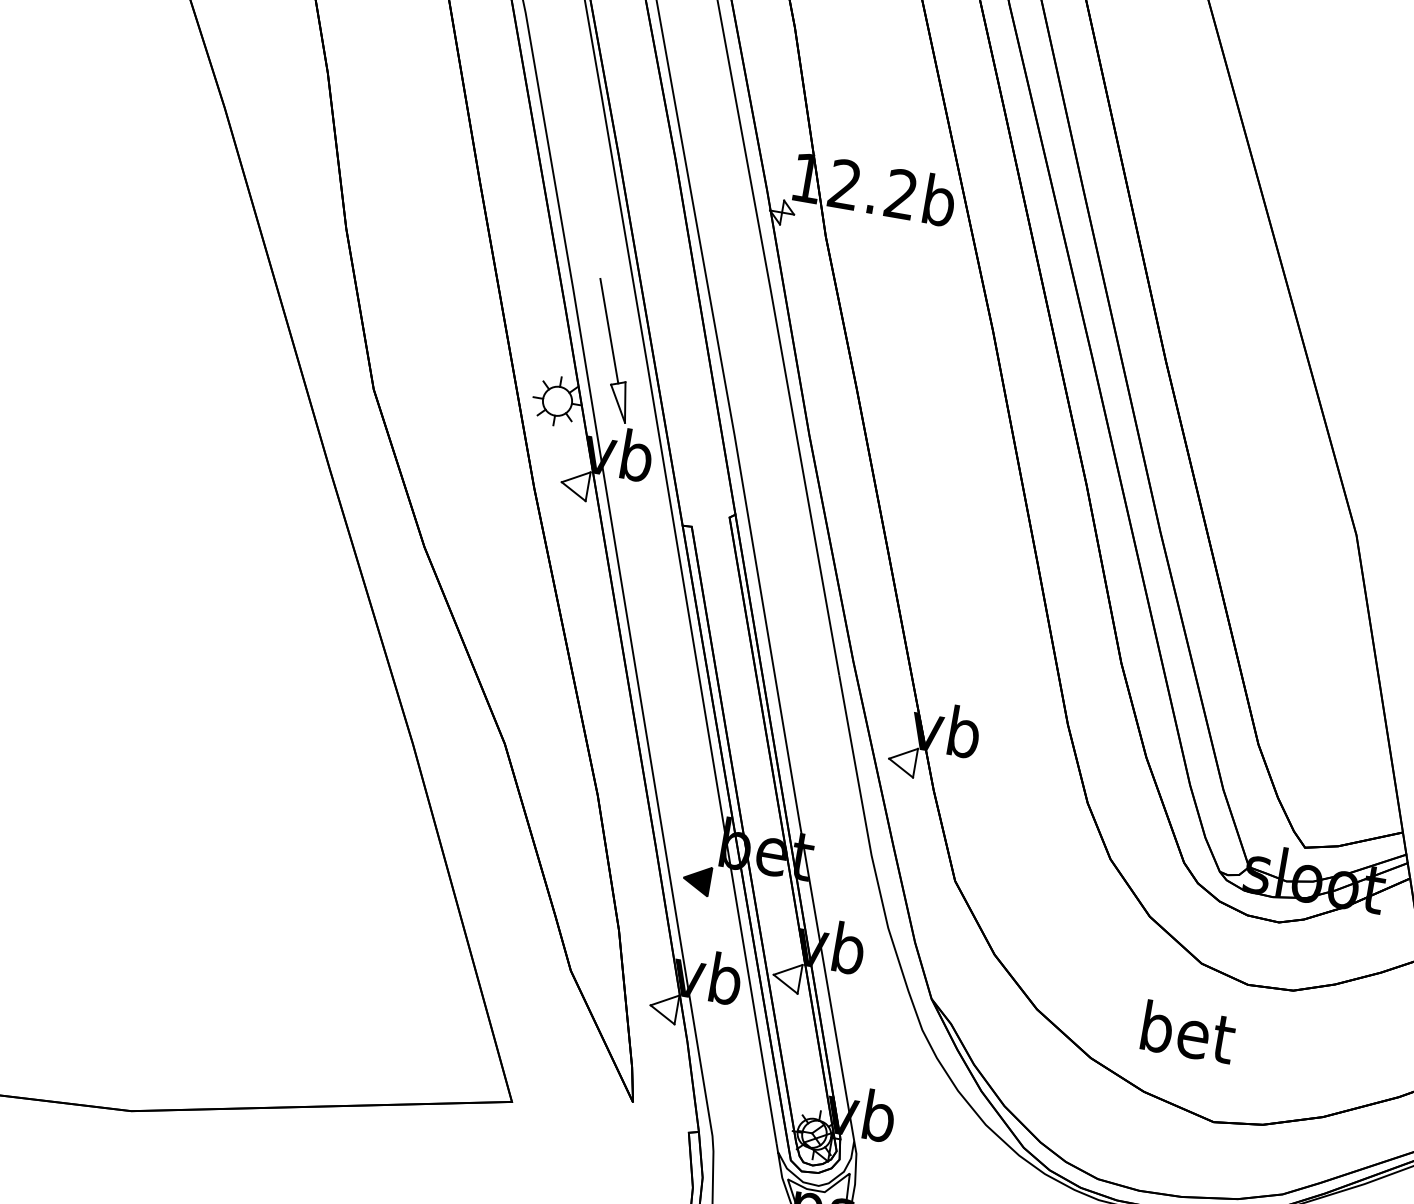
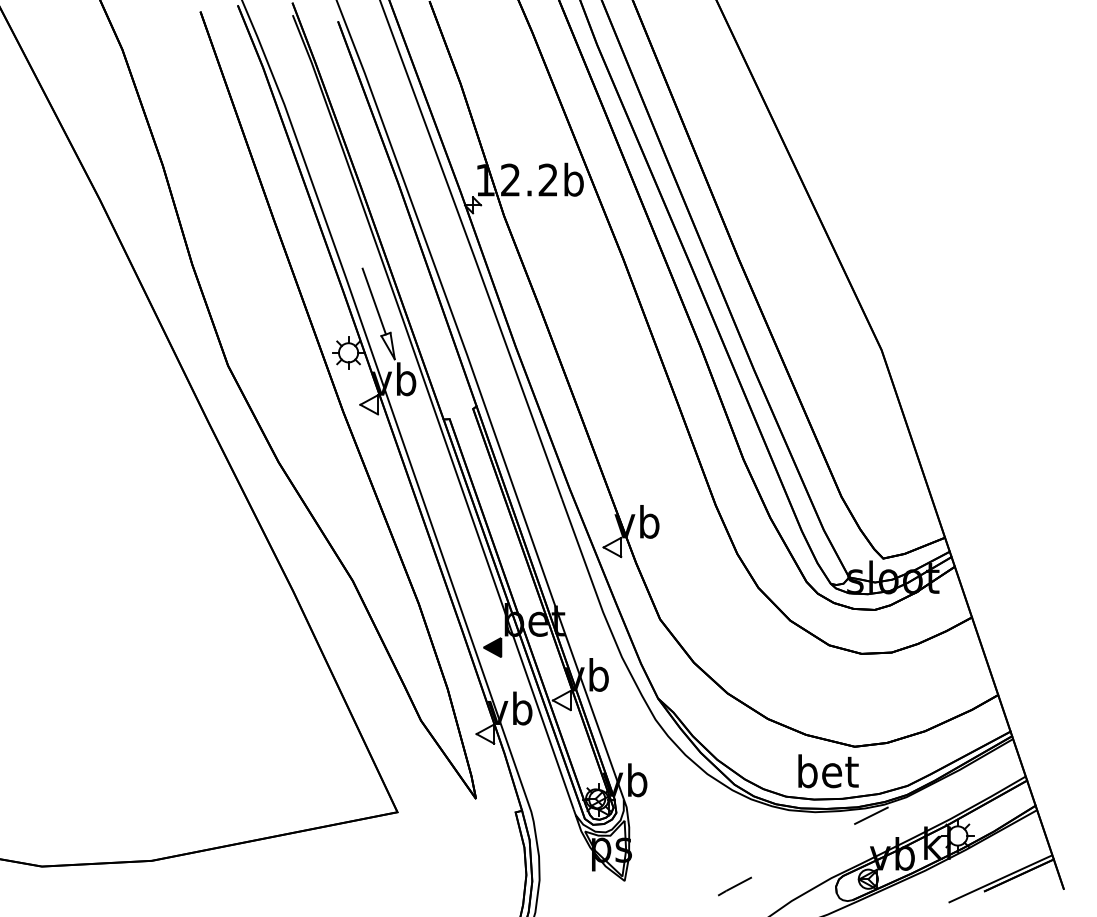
text: (1188, 1032) -> (828, 771), moved

